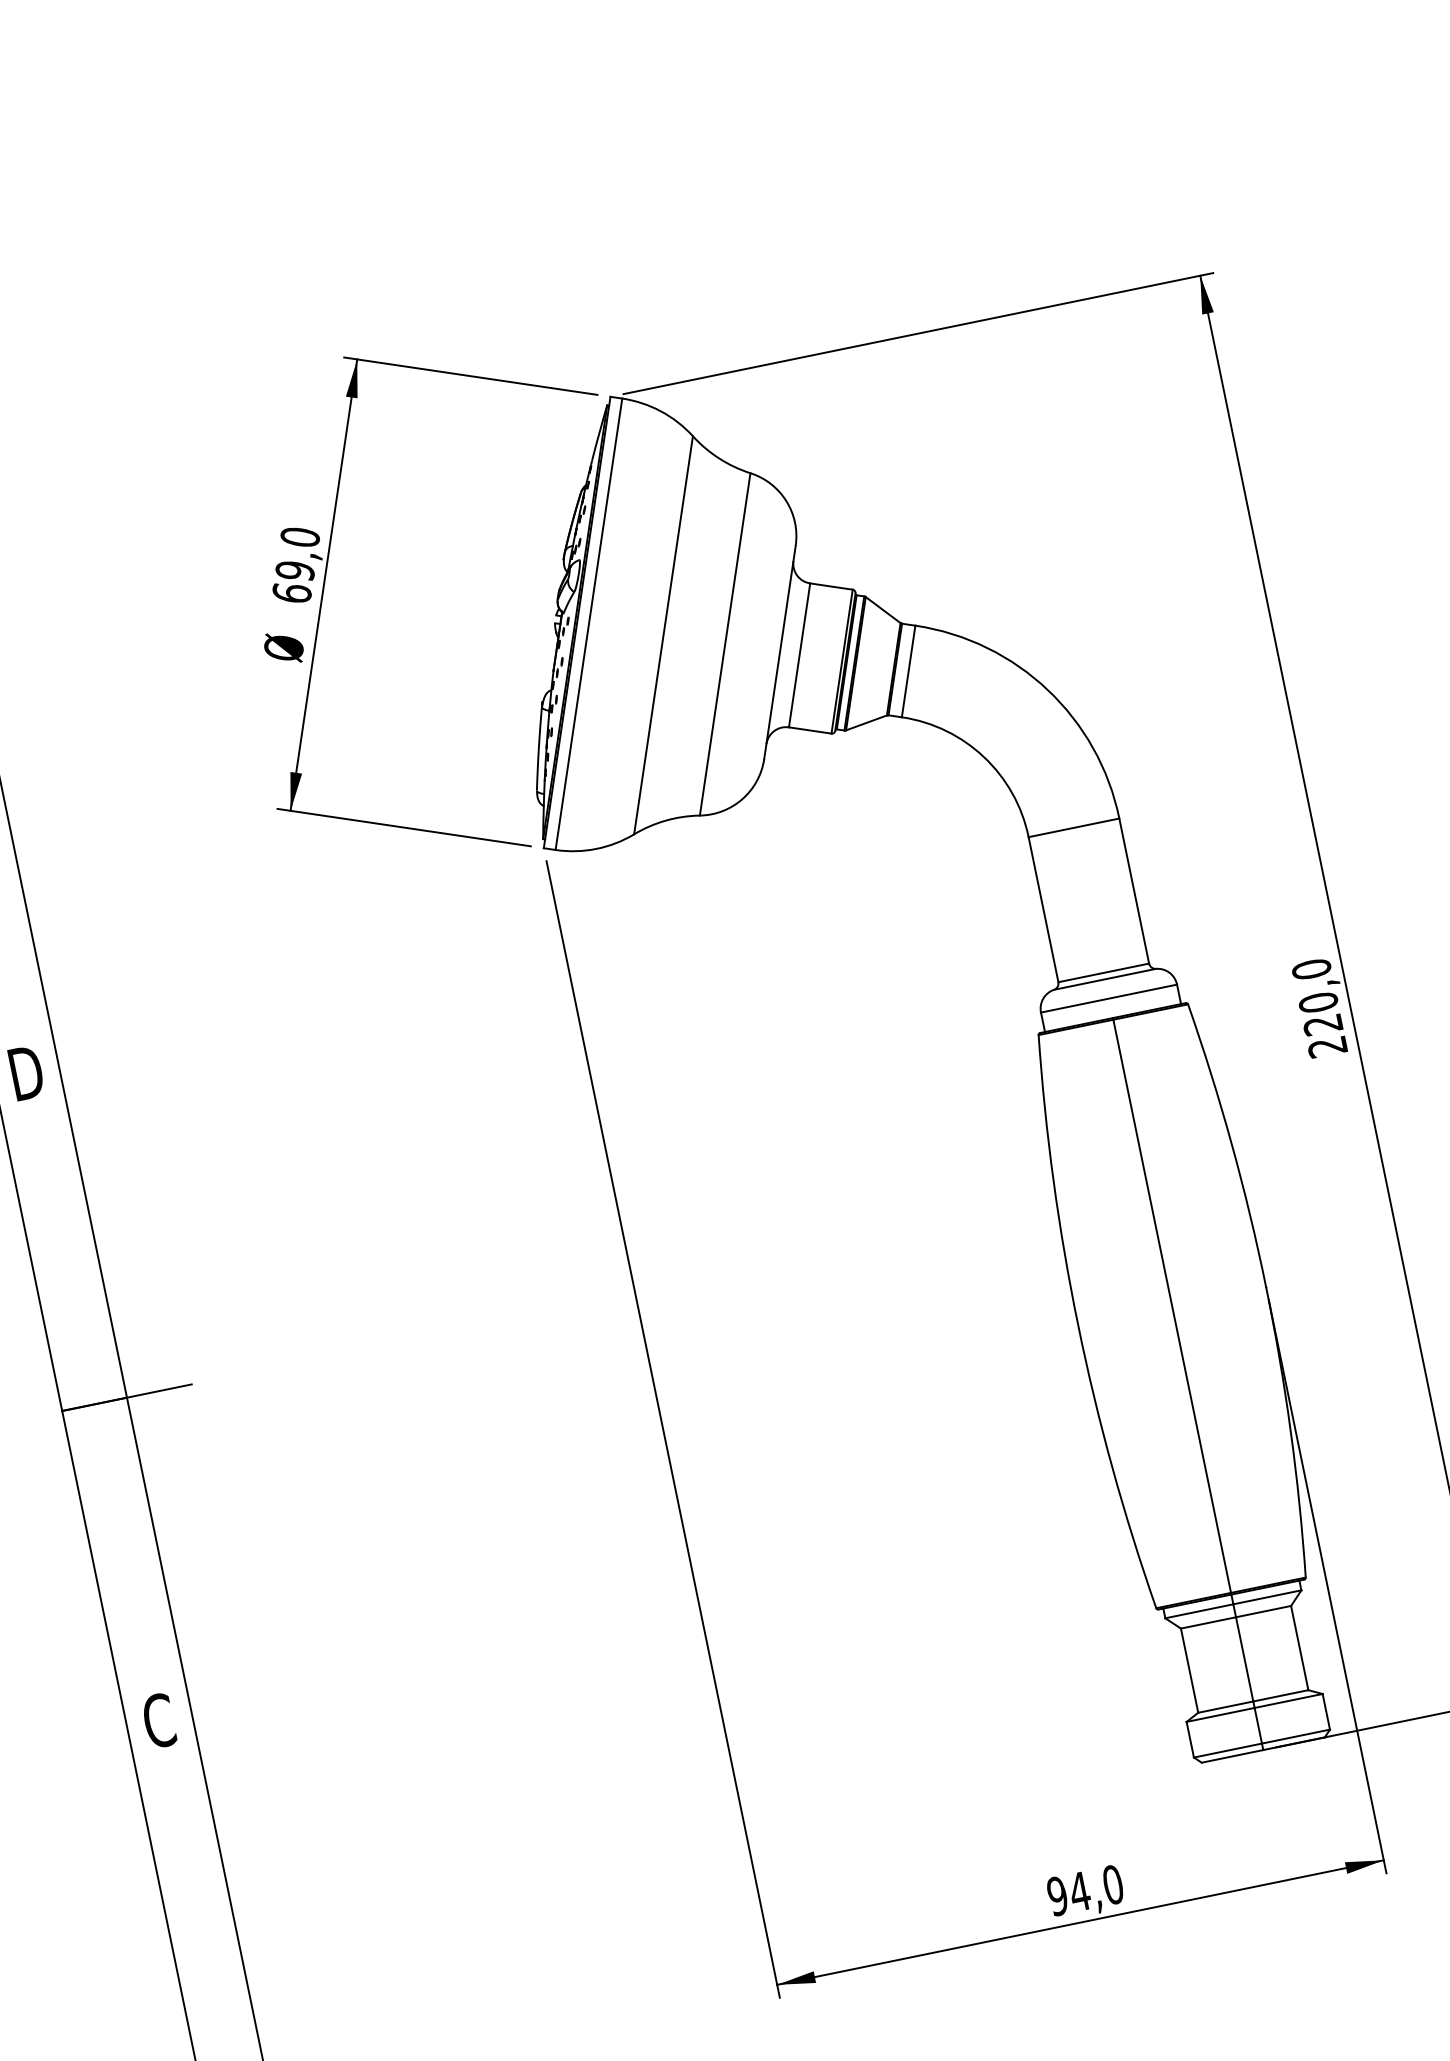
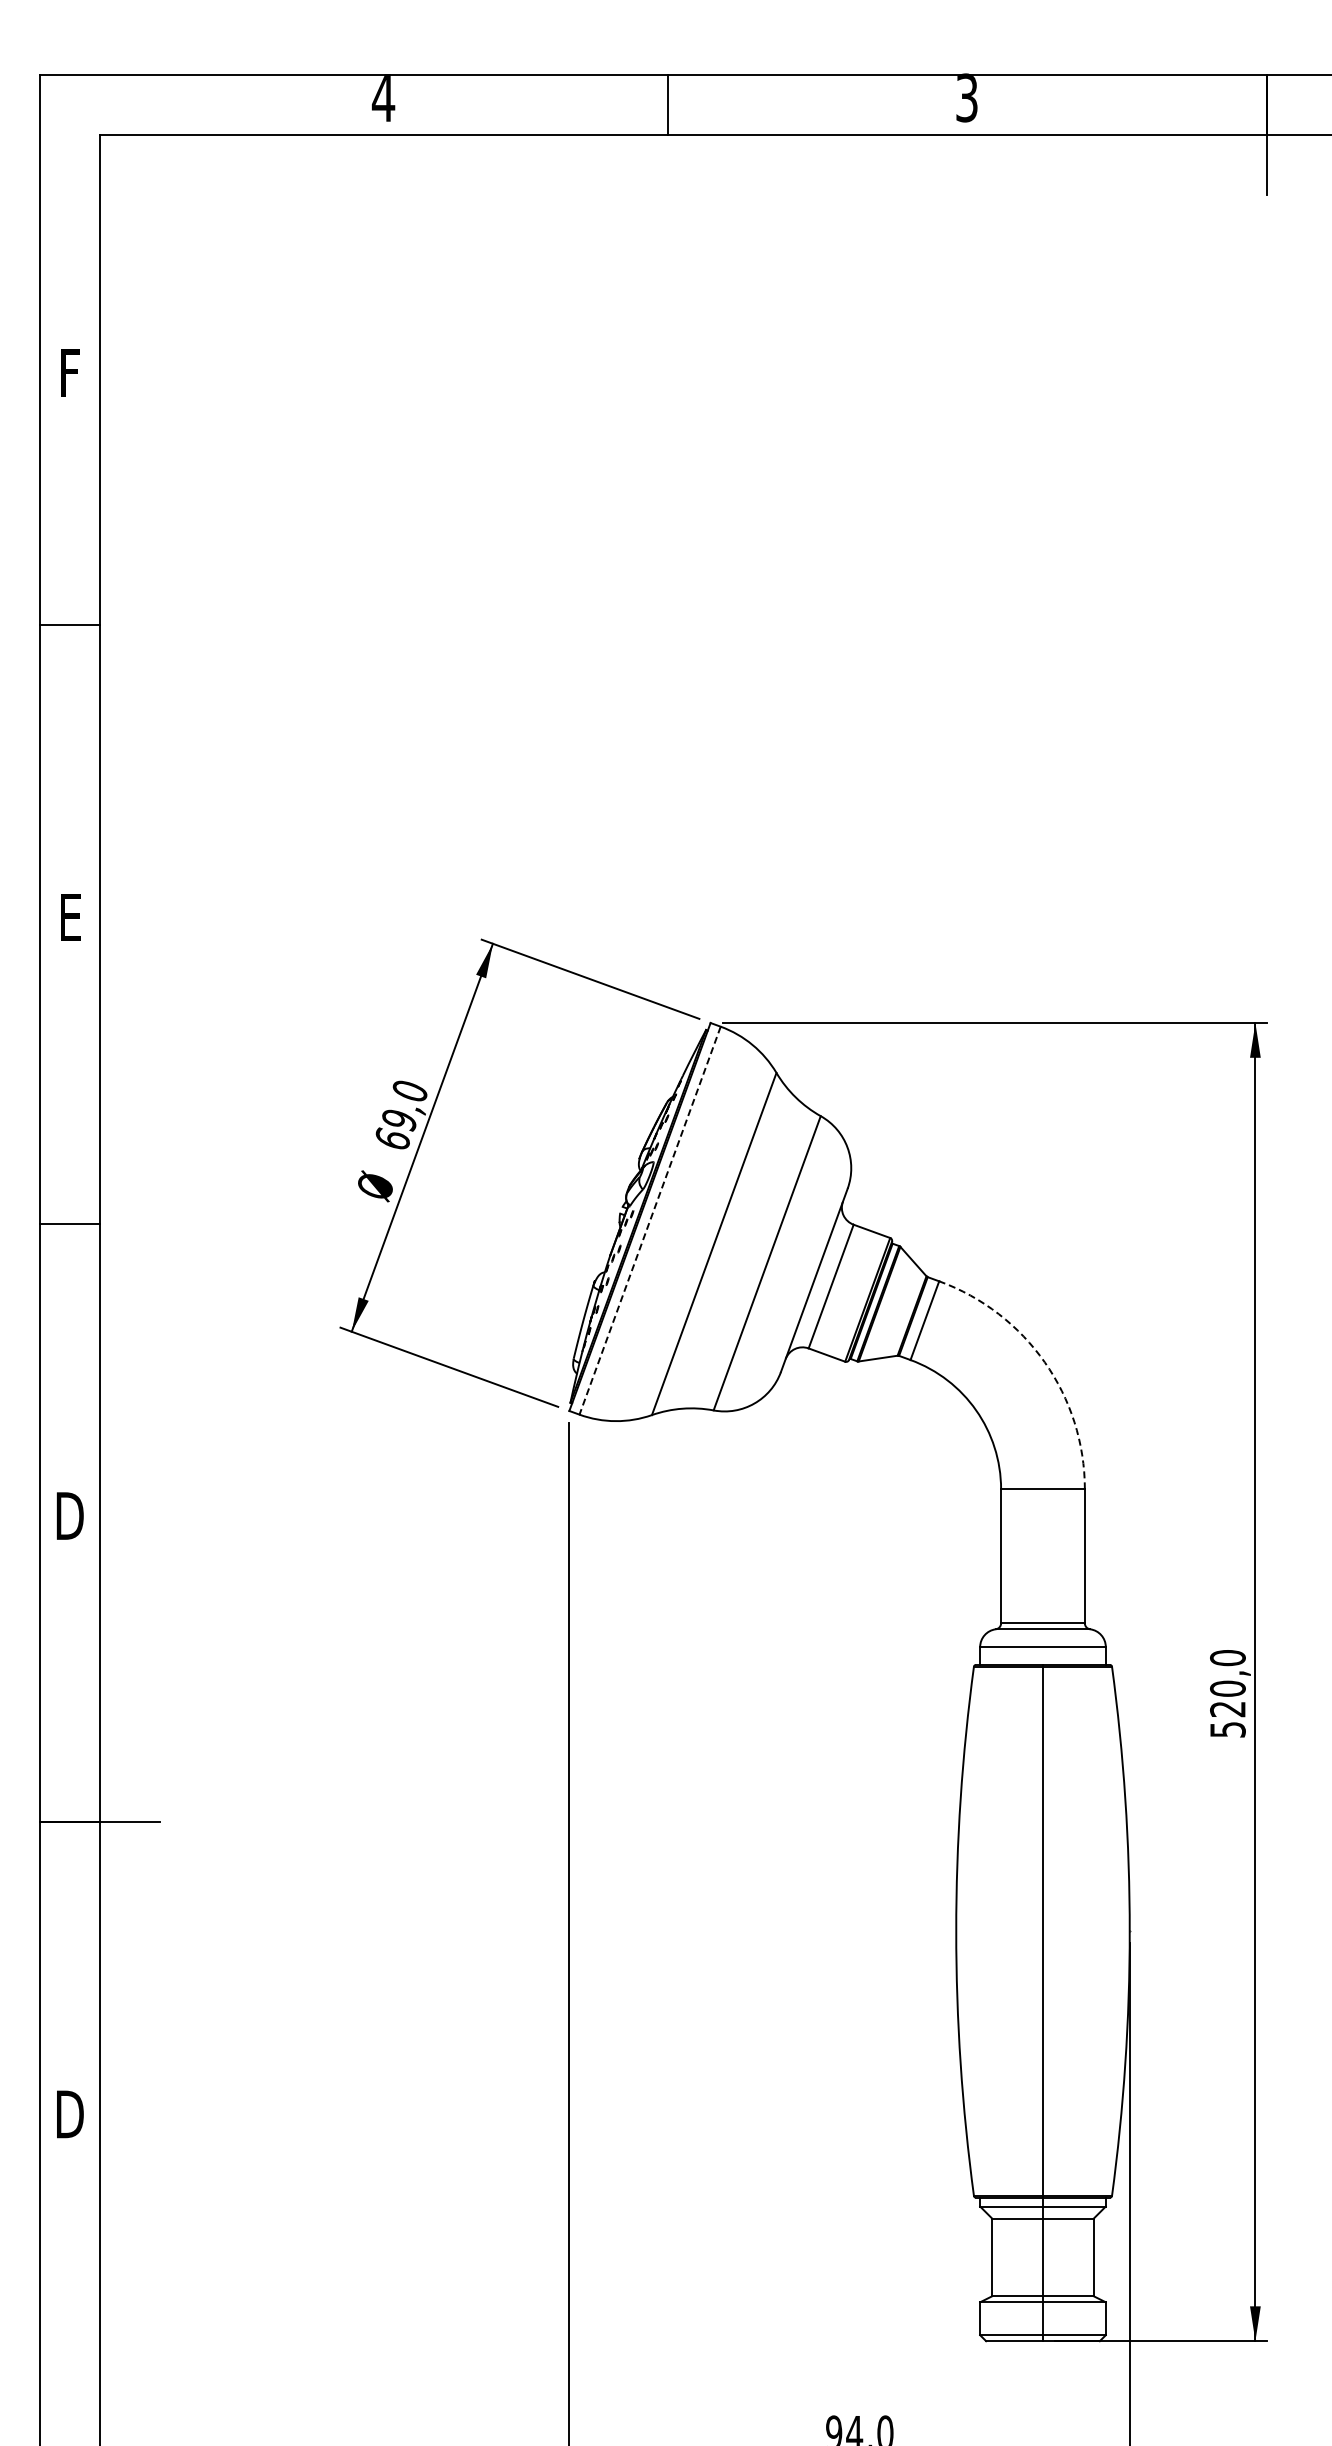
line: (588, 625) -> (649, 1221), solid -> dashed
arc: (1047, 690) -> (1044, 1362), solid -> dashed
text: (1327, 1046) -> (1227, 1729), 220,0 -> 520,0
text: (158, 1720) -> (69, 2114), C -> D

